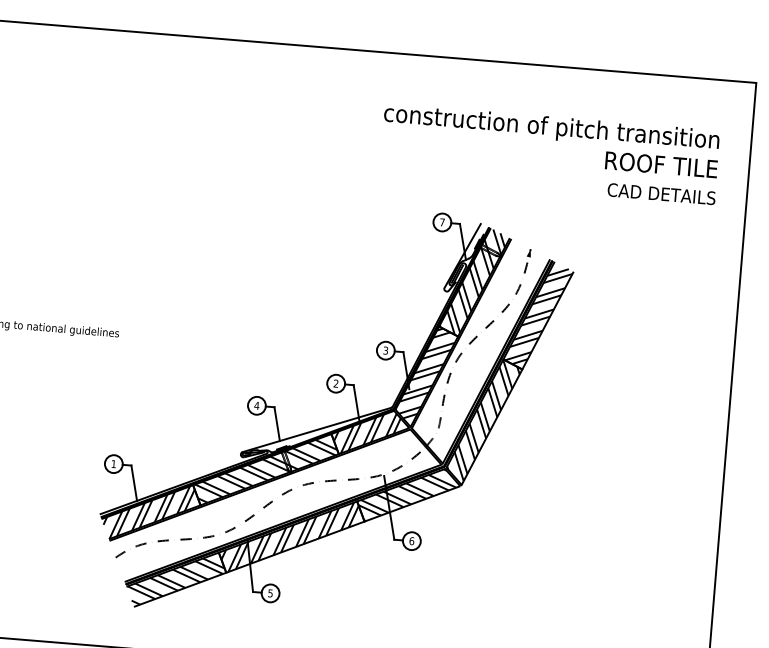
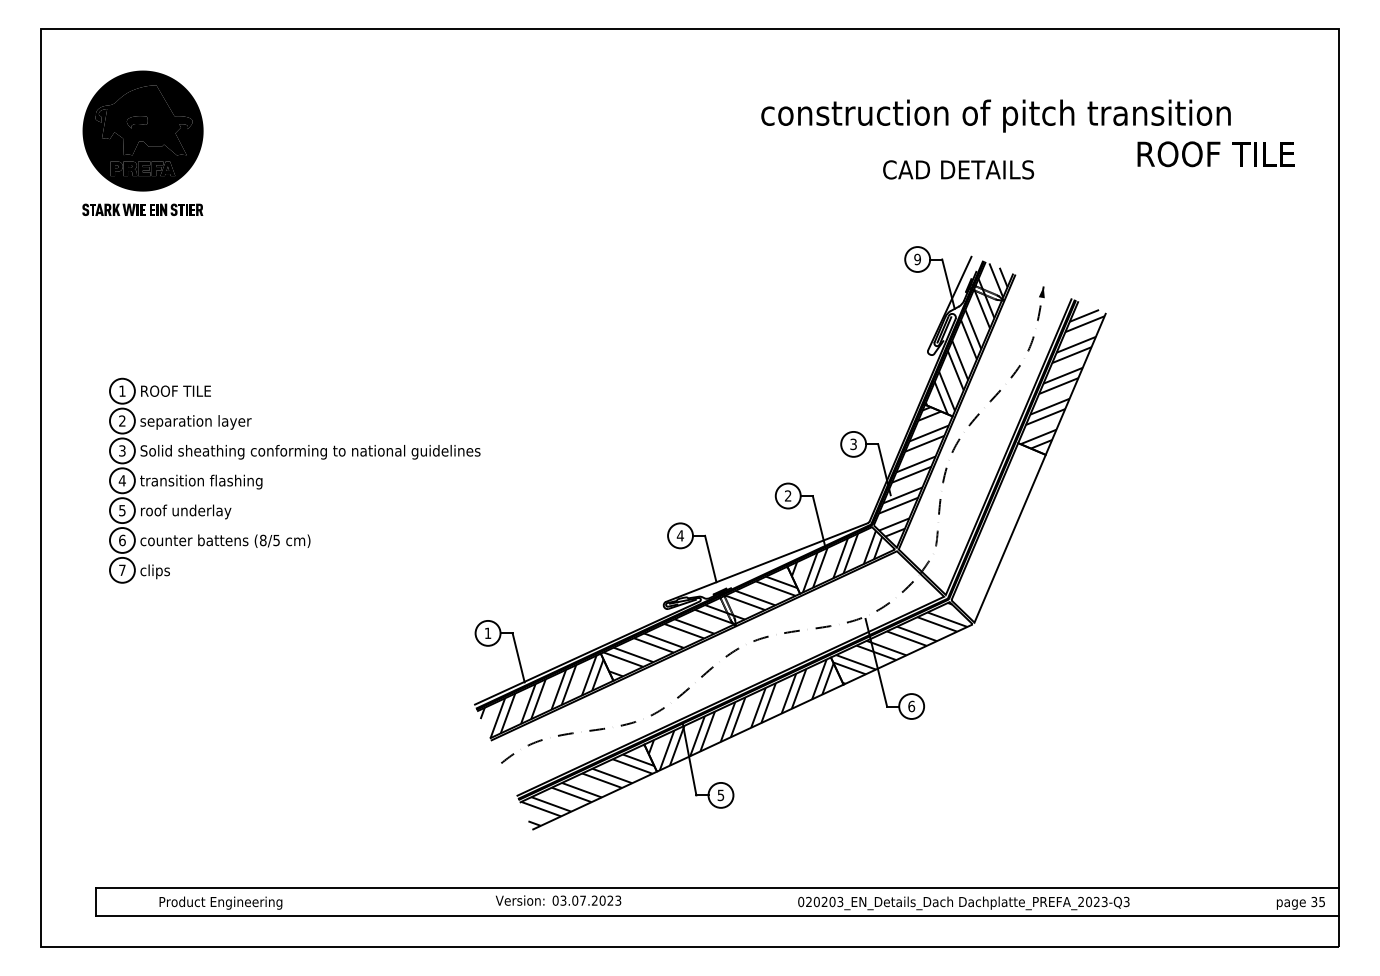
text: (551, 127) -> (995, 115), moved
text: (661, 193) -> (958, 169), moved
text: (442, 222) -> (917, 259), 7 -> 9
hatch: (483, 419) -> (997, 529), removed

